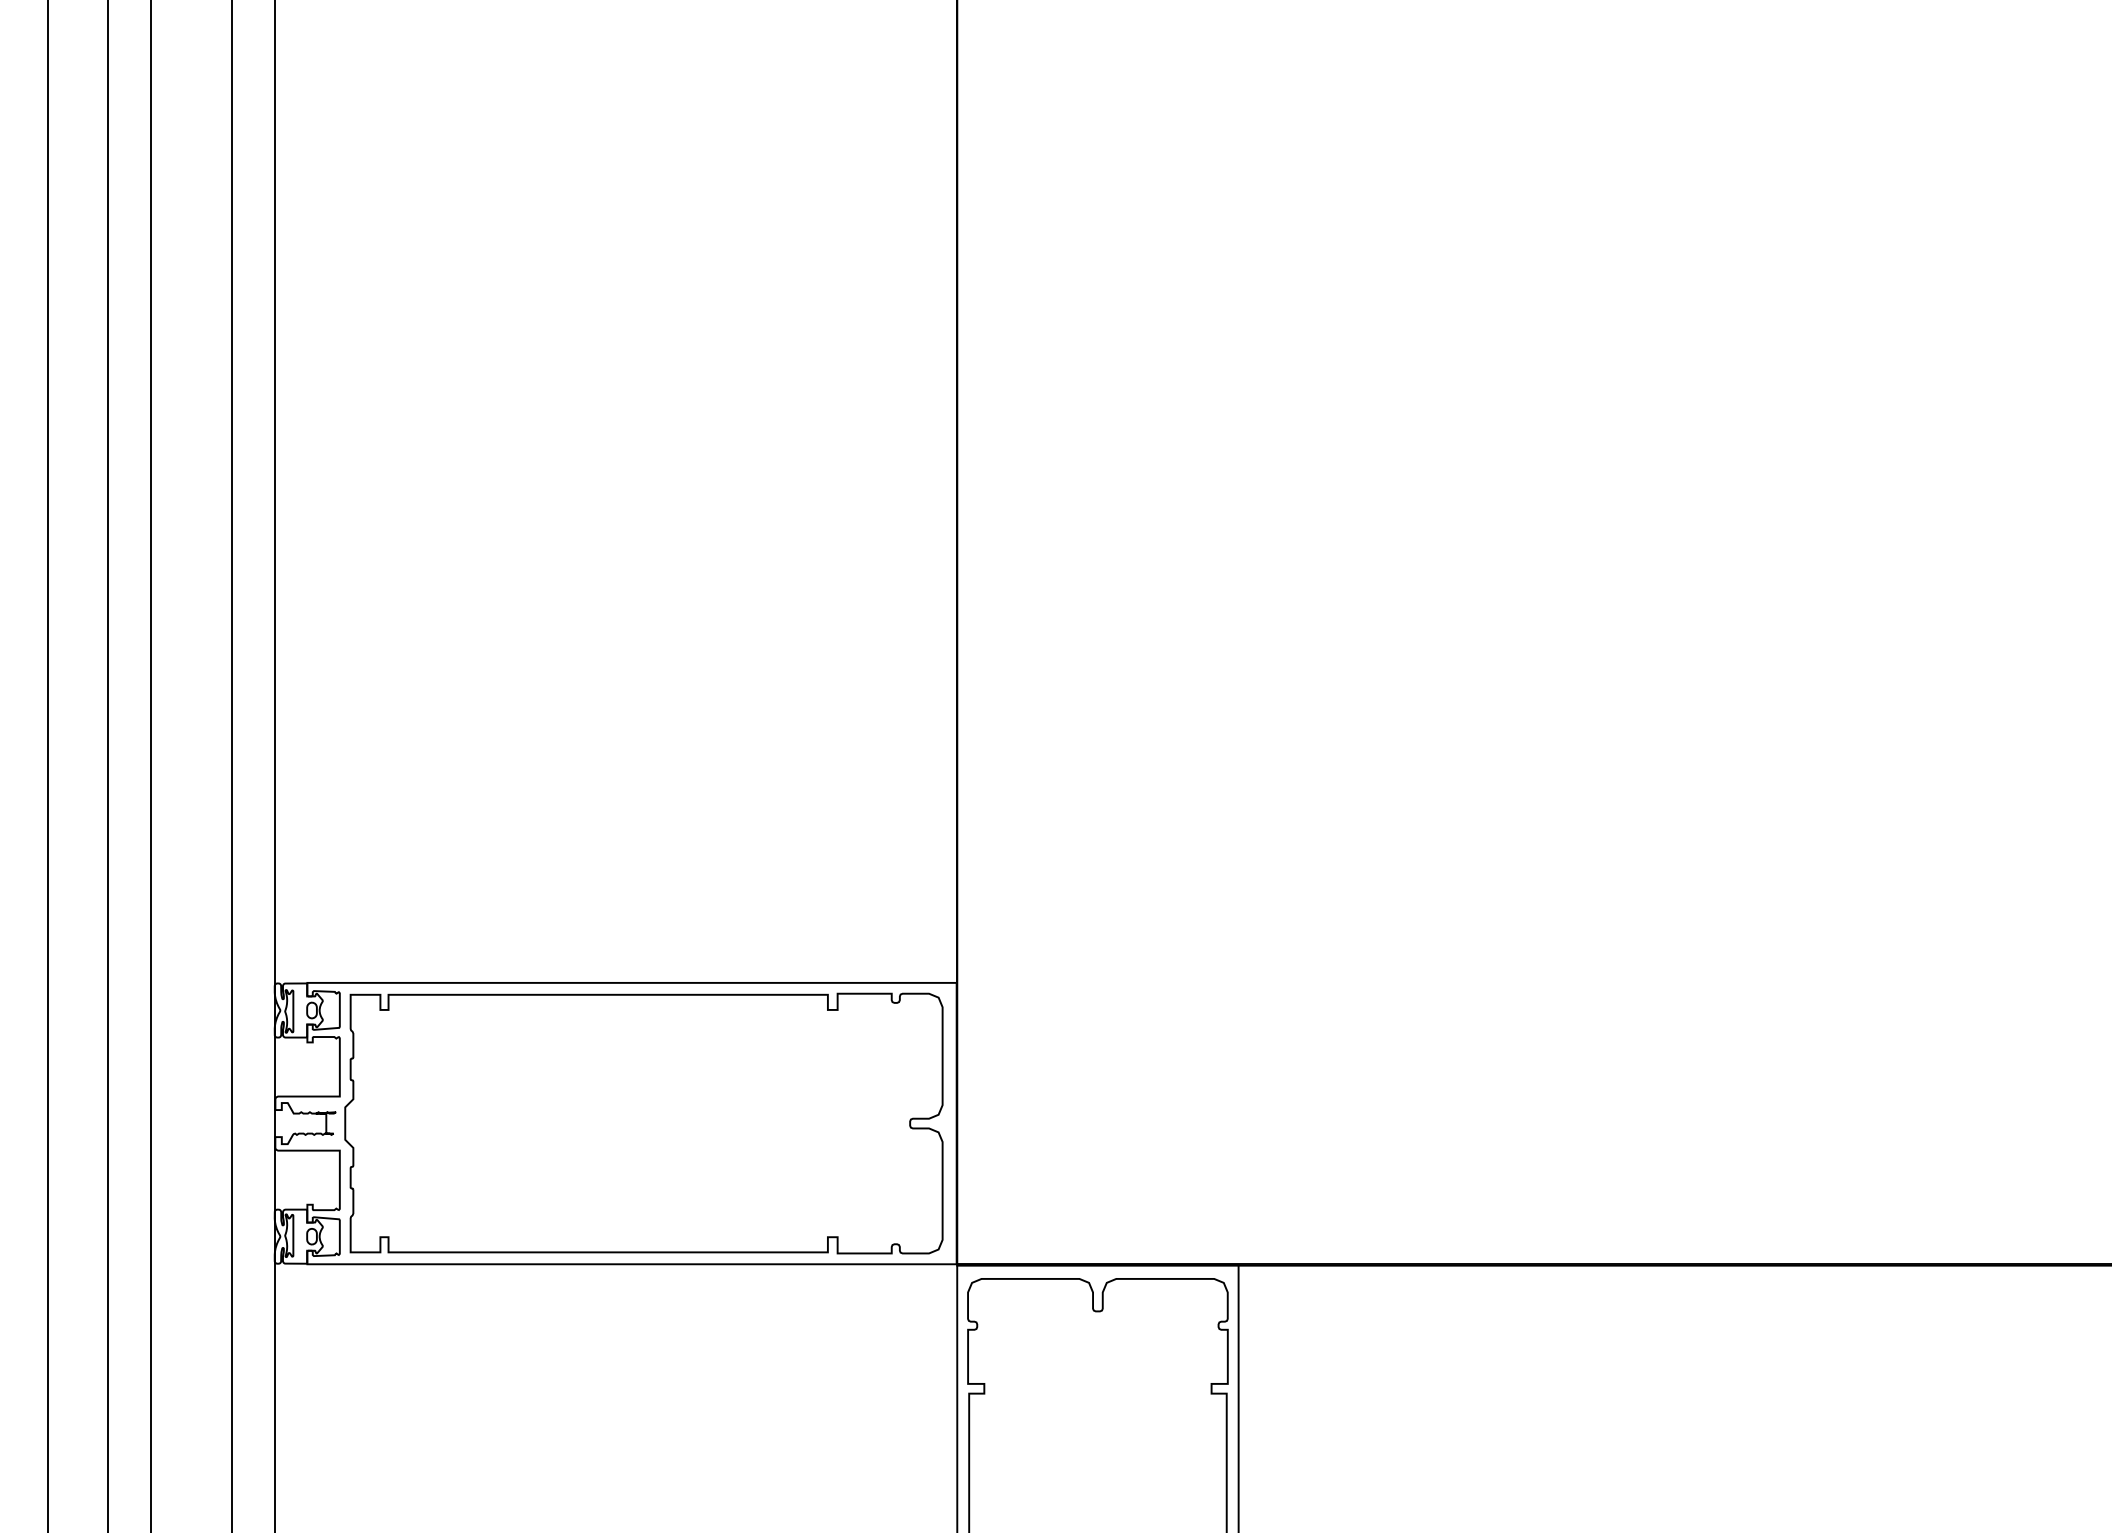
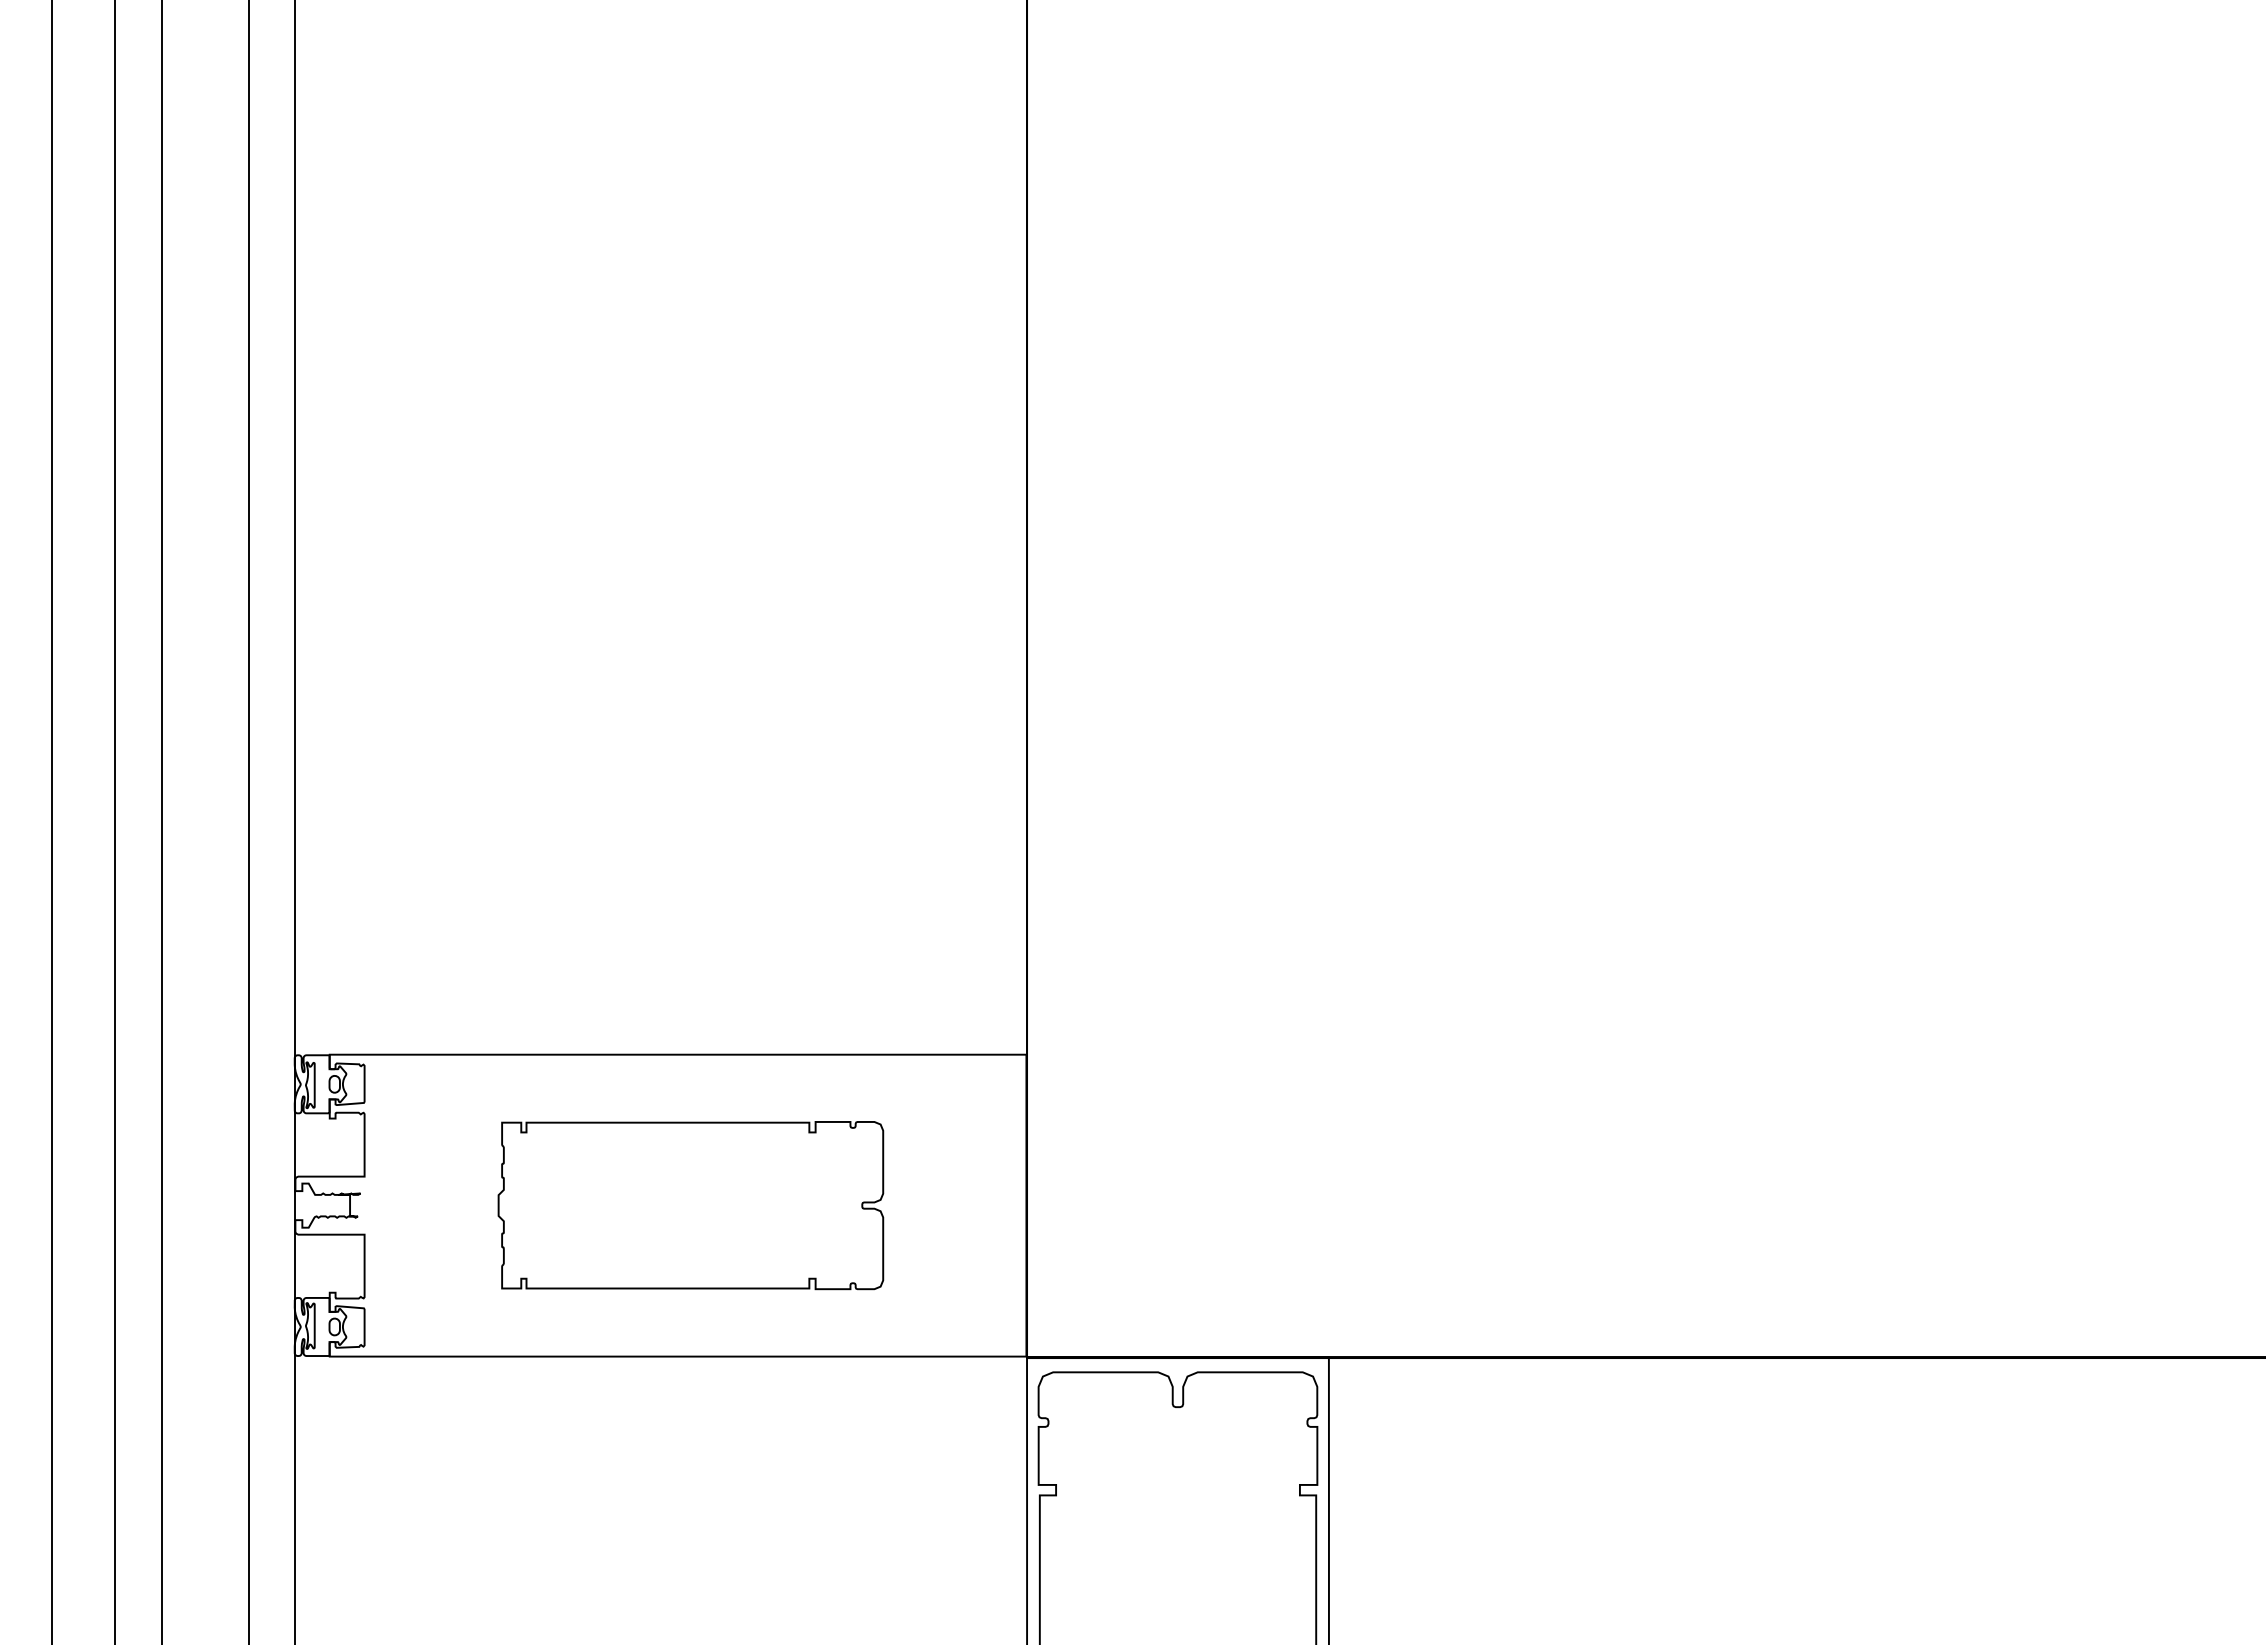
part: (643, 1123) -> (690, 1205), size x0.6

